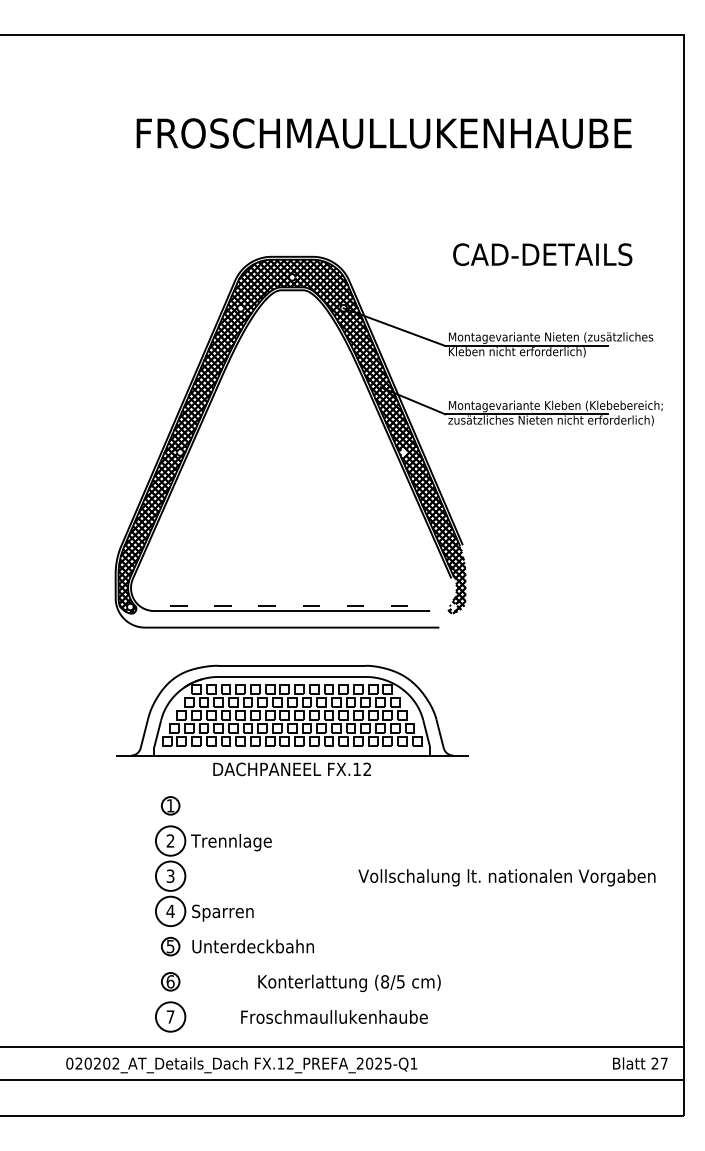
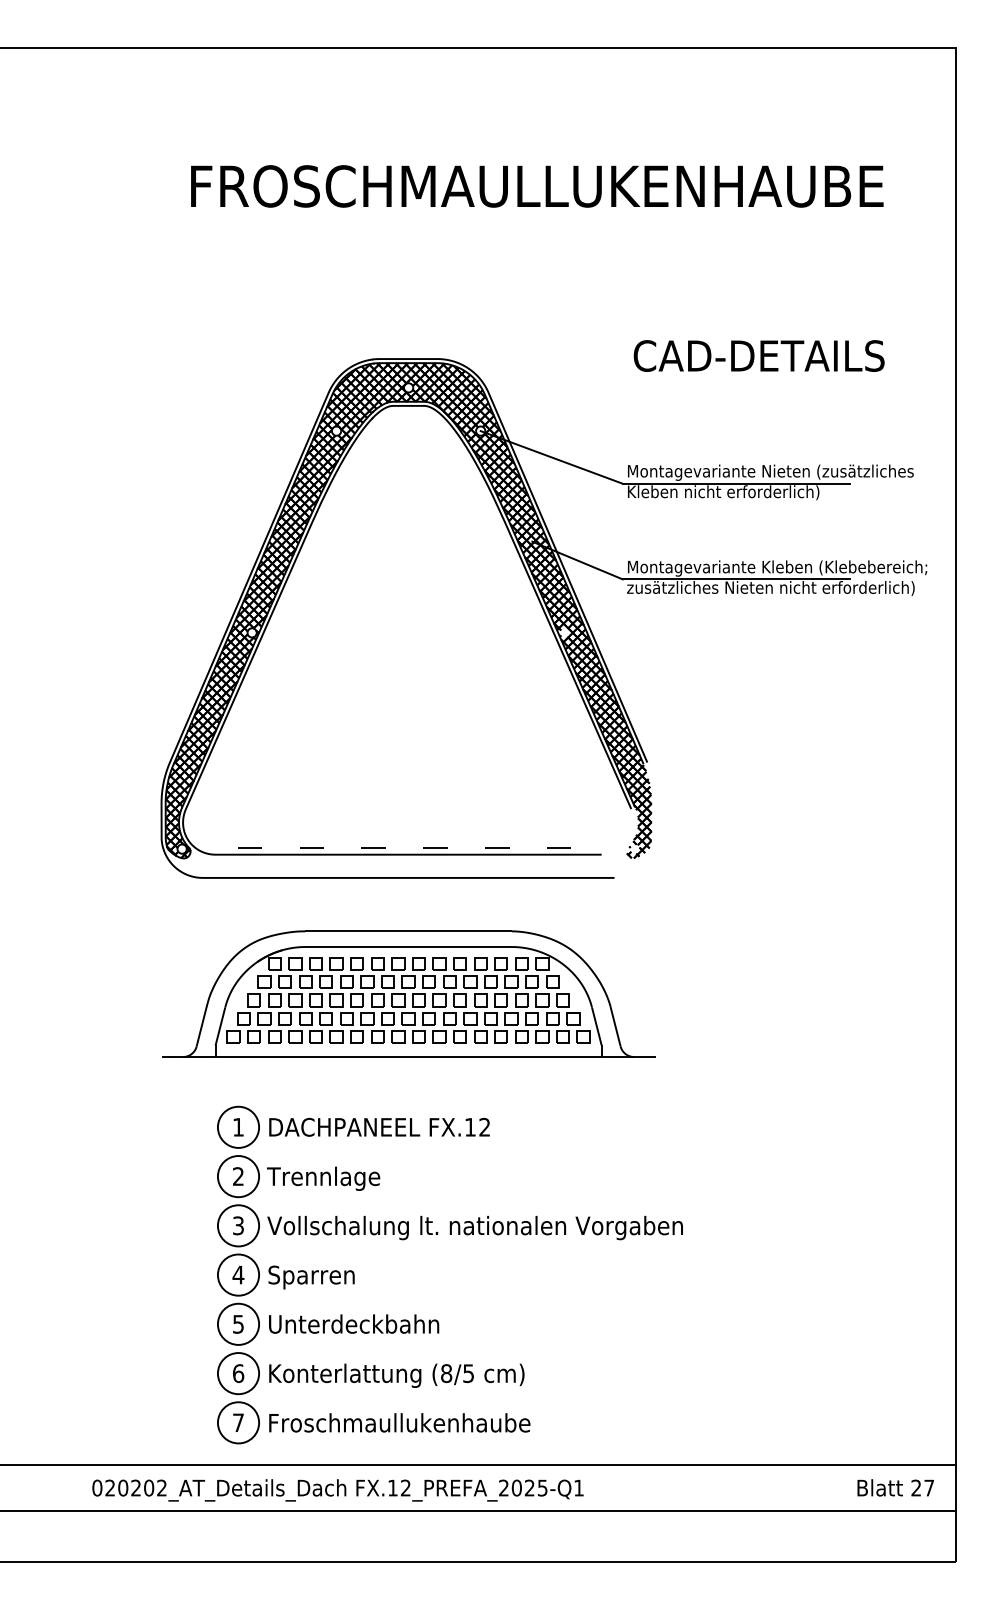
text: (292, 768) -> (379, 1126), moved
circle: (170, 805) -> (238, 1126), size x1.67
text: (506, 878) -> (474, 1228), moved
circle: (170, 946) -> (238, 1323), size x1.67
circle: (170, 981) -> (238, 1373), size x1.67
text: (349, 983) -> (396, 1375), moved
text: (334, 1016) -> (399, 1422), moved

